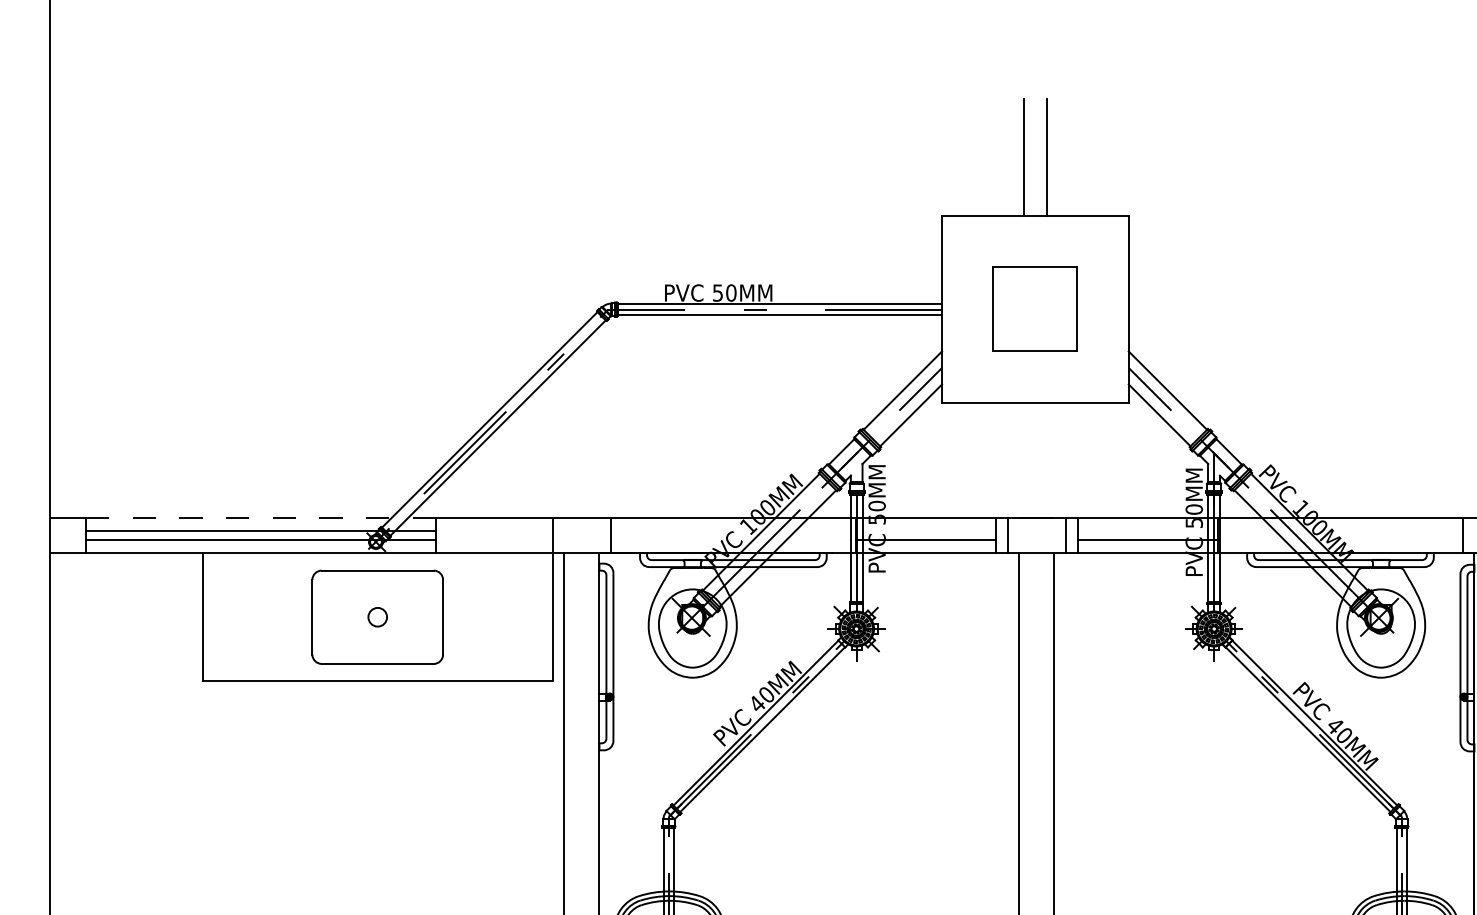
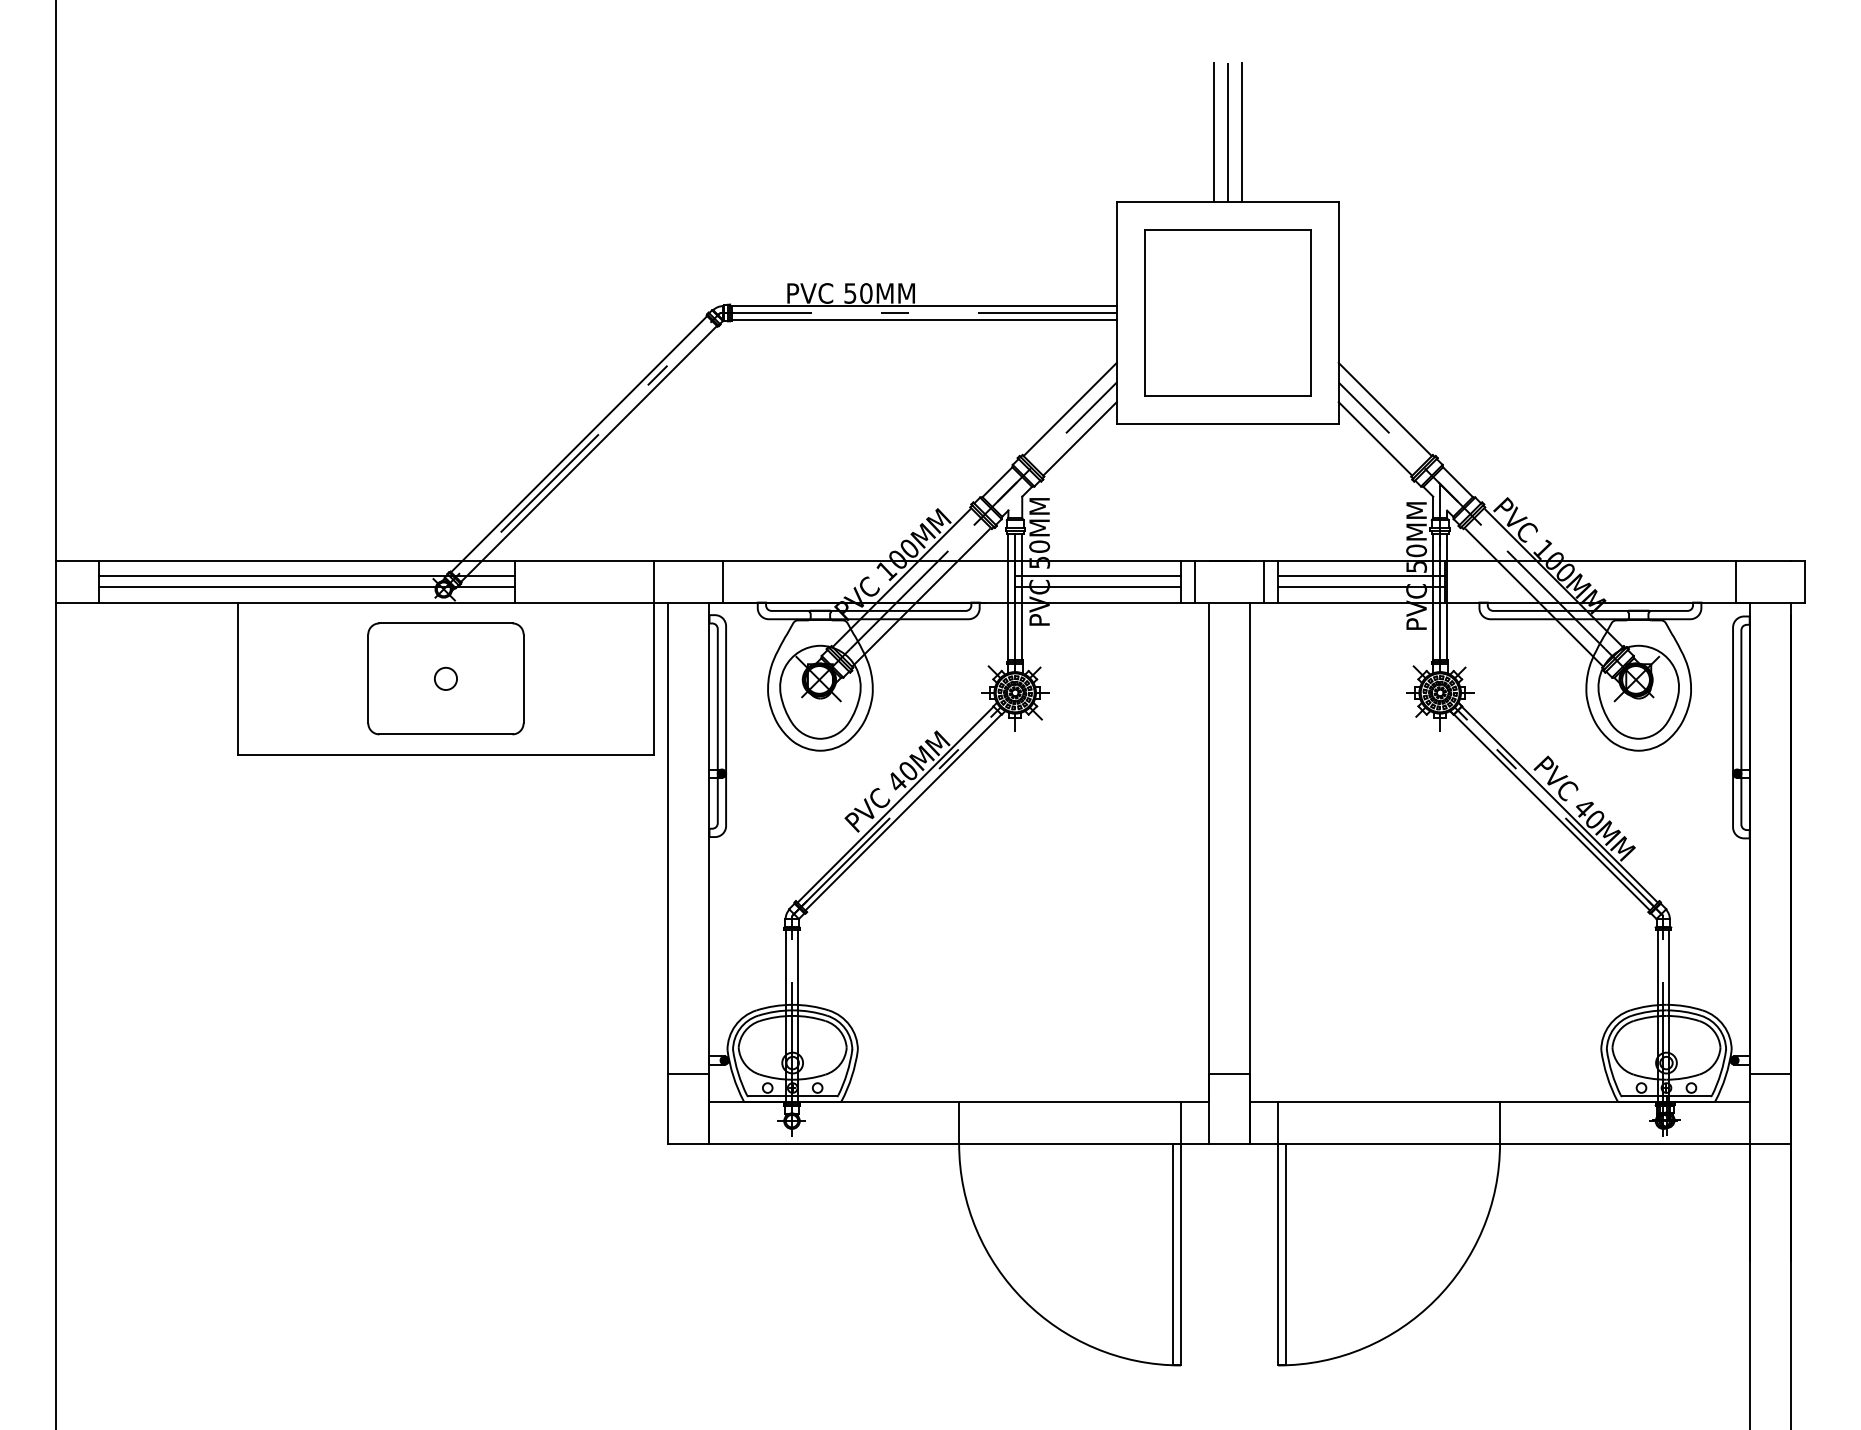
line: (1035, 157) -> (1227, 132), added
part: (1035, 309) -> (1227, 312), size x1.67
line: (261, 518) -> (307, 561), dashed -> solid
line: (925, 531) -> (1097, 576), added
line: (1147, 531) -> (1361, 576), added

